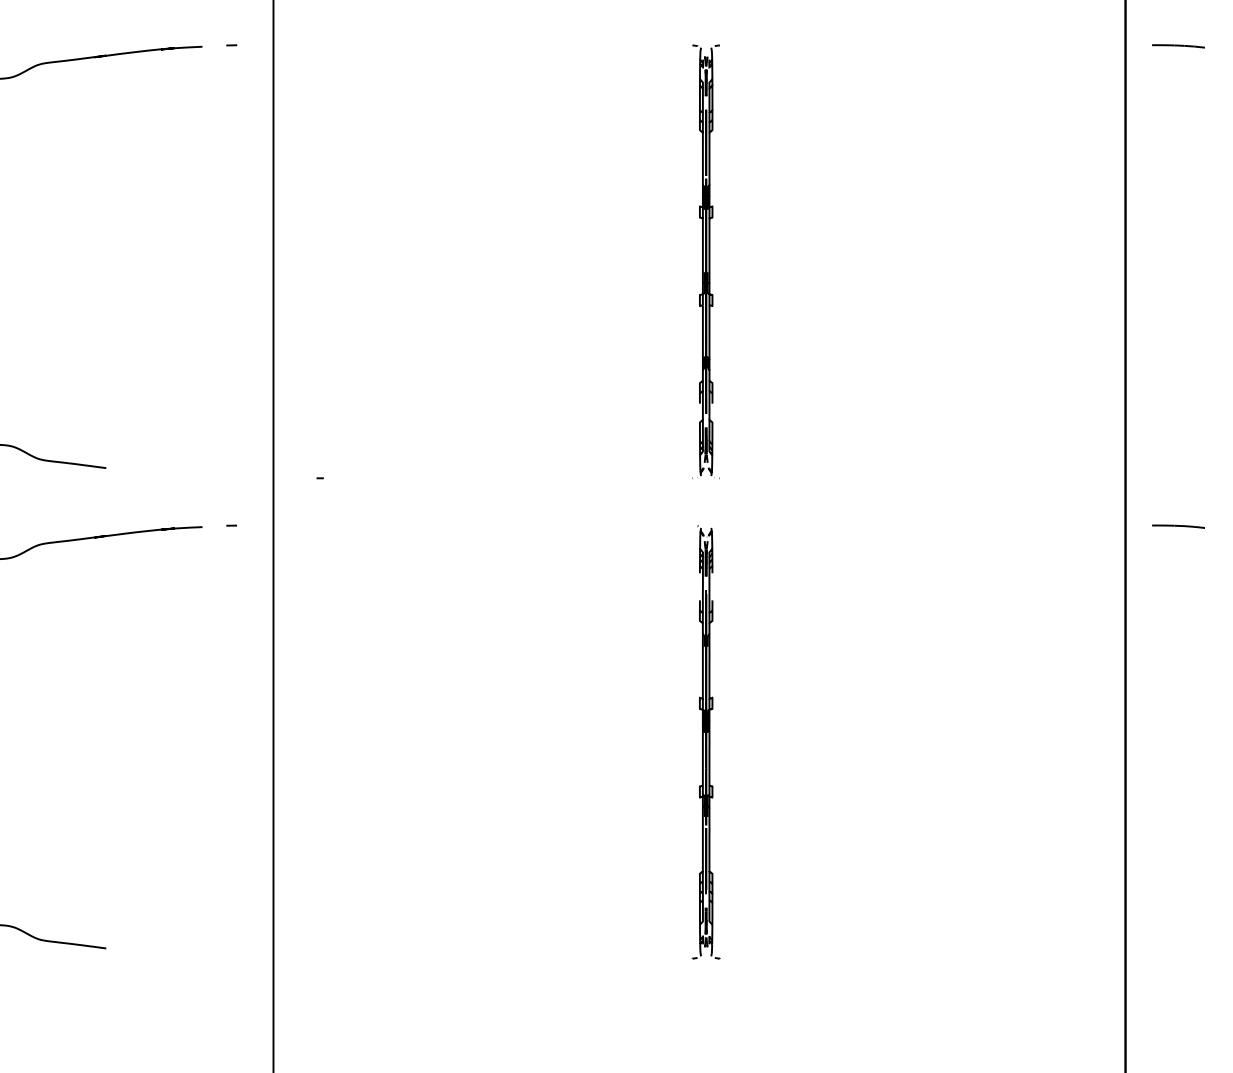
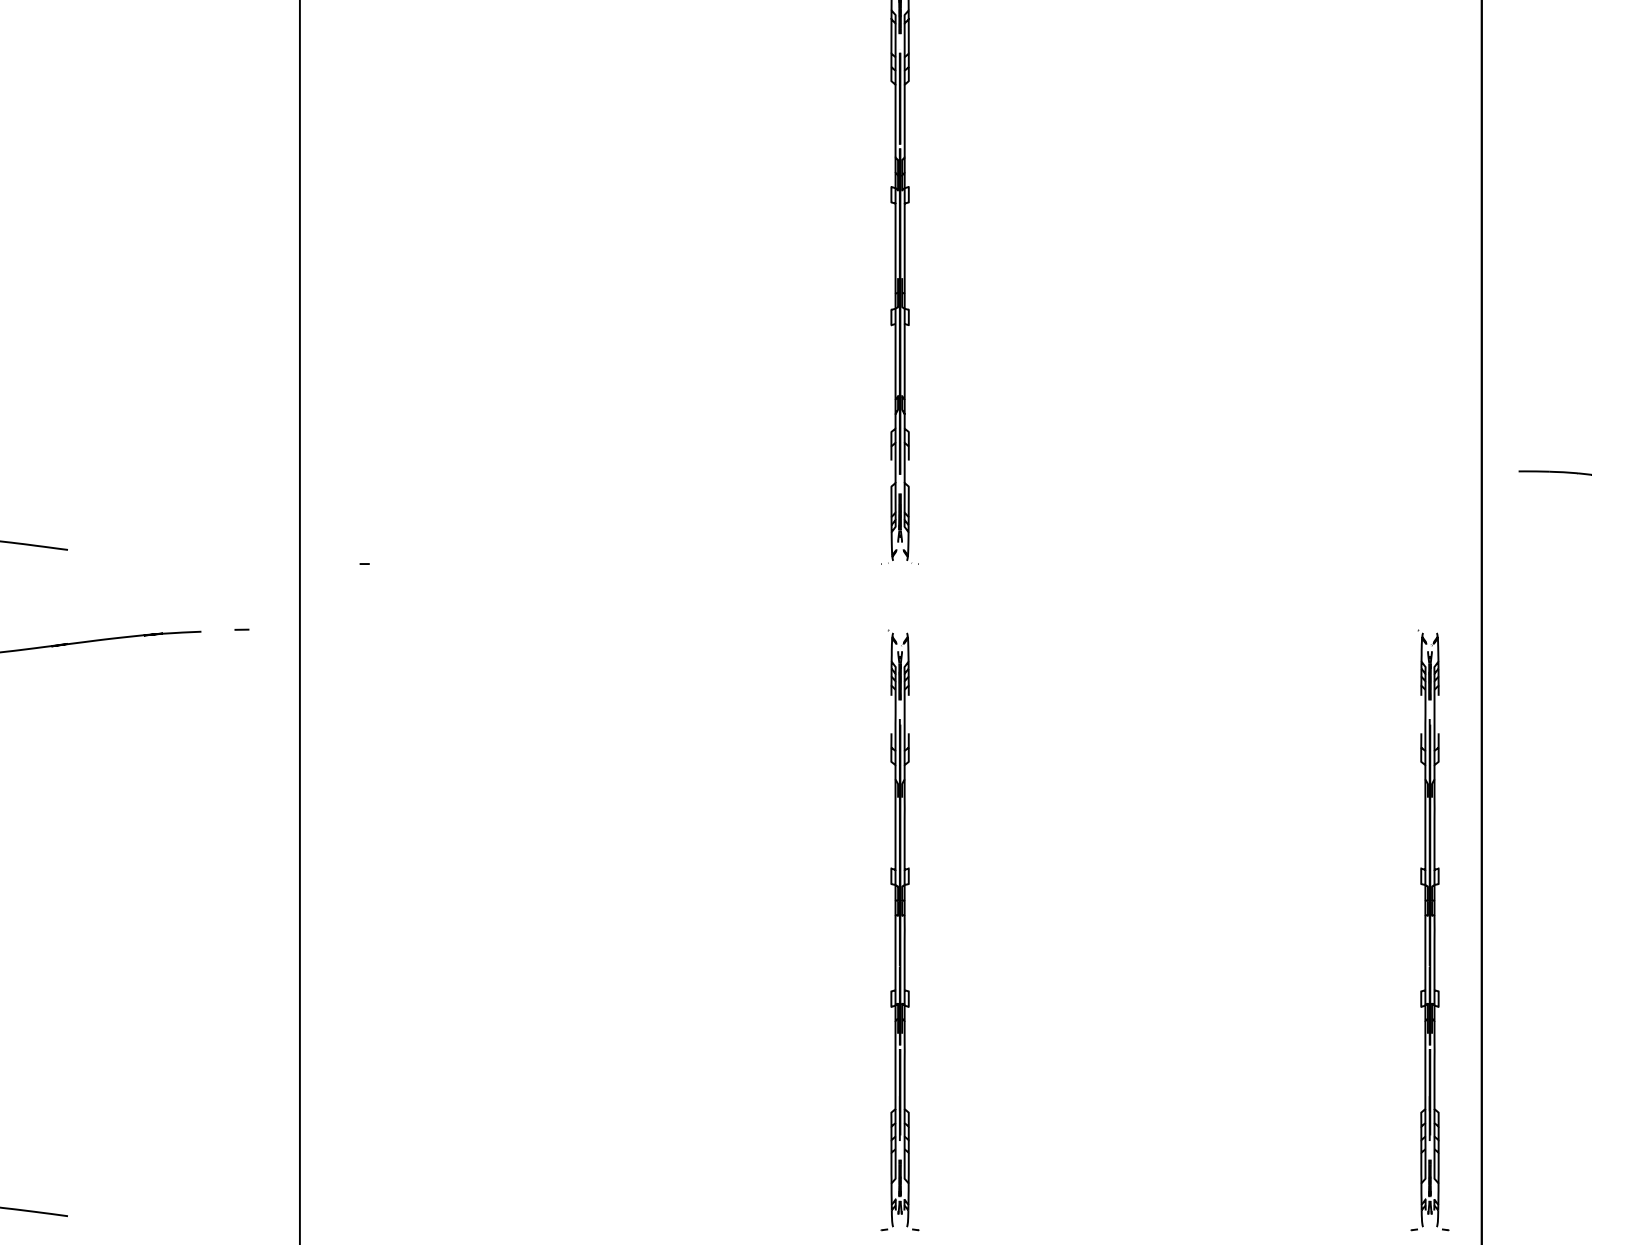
line: (1178, 526) -> (1555, 472), moved
part: (1087, 742) -> (1429, 930), added

